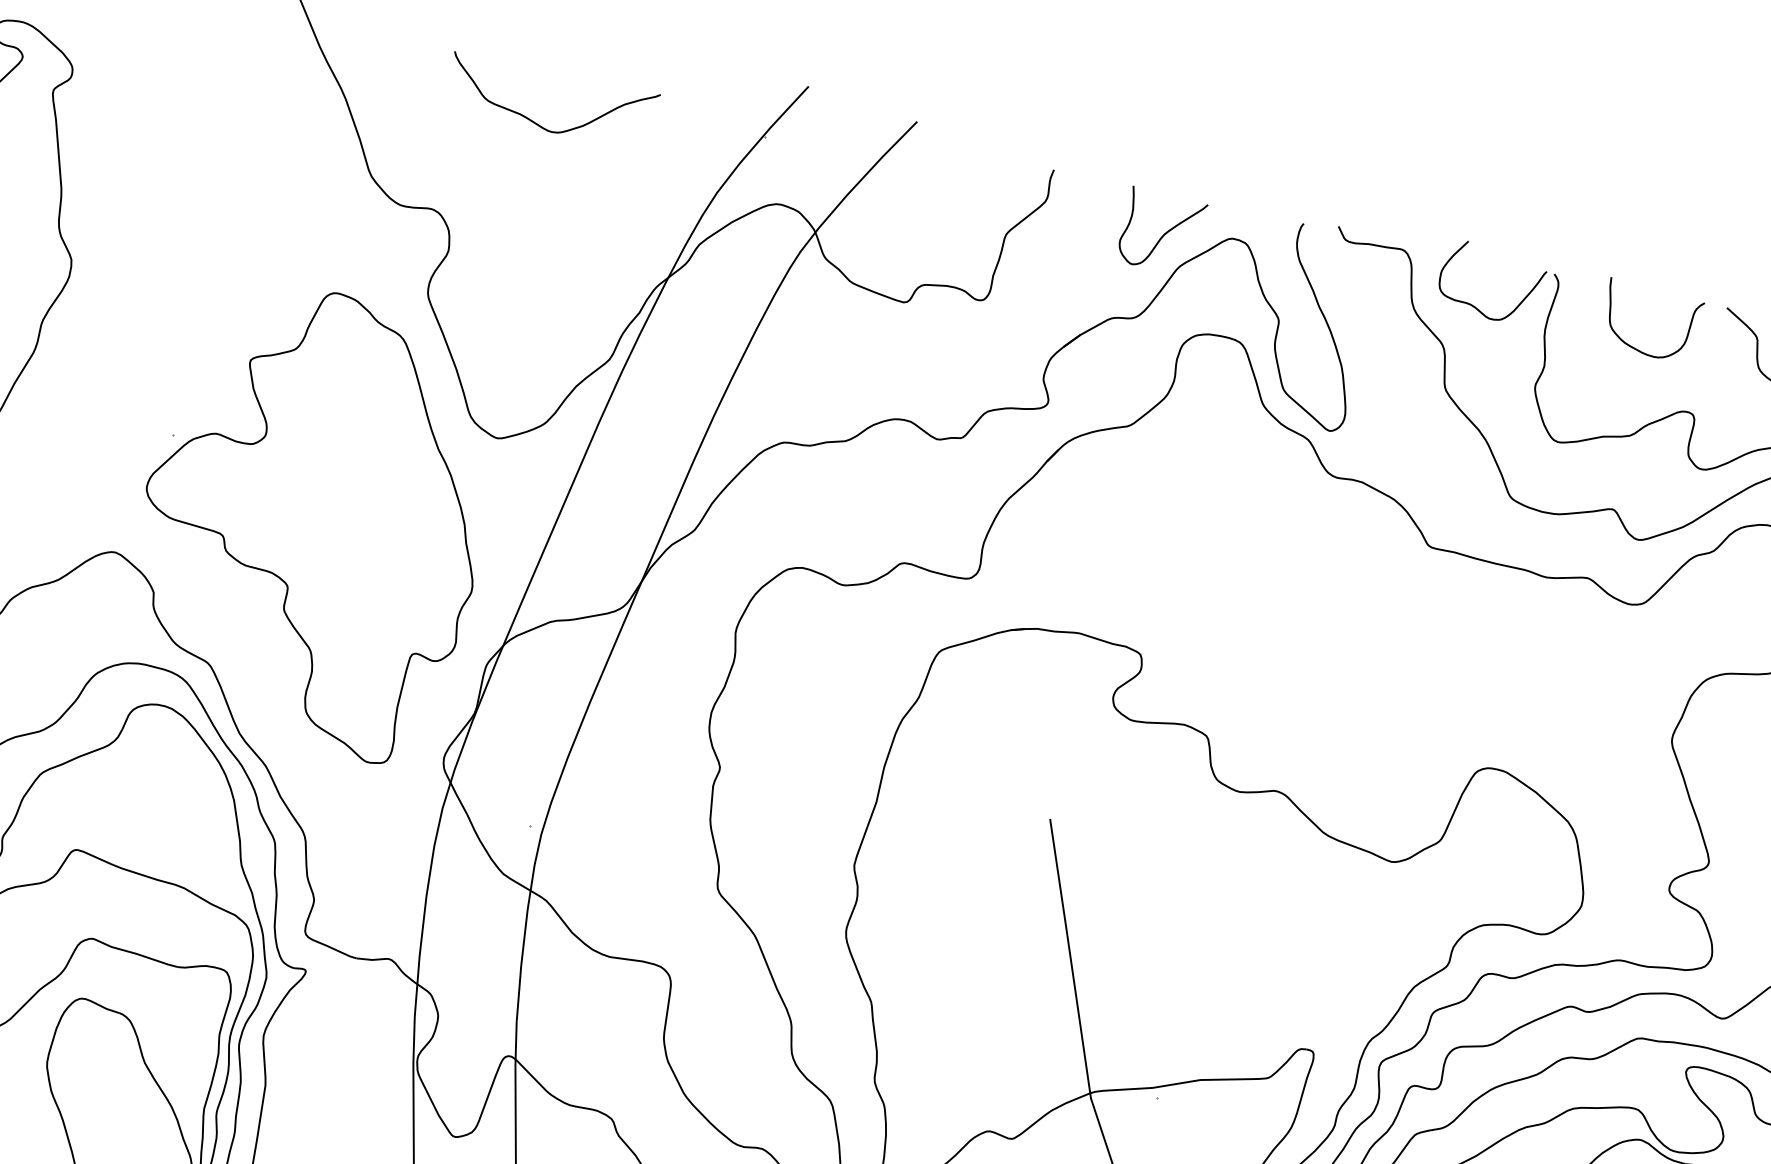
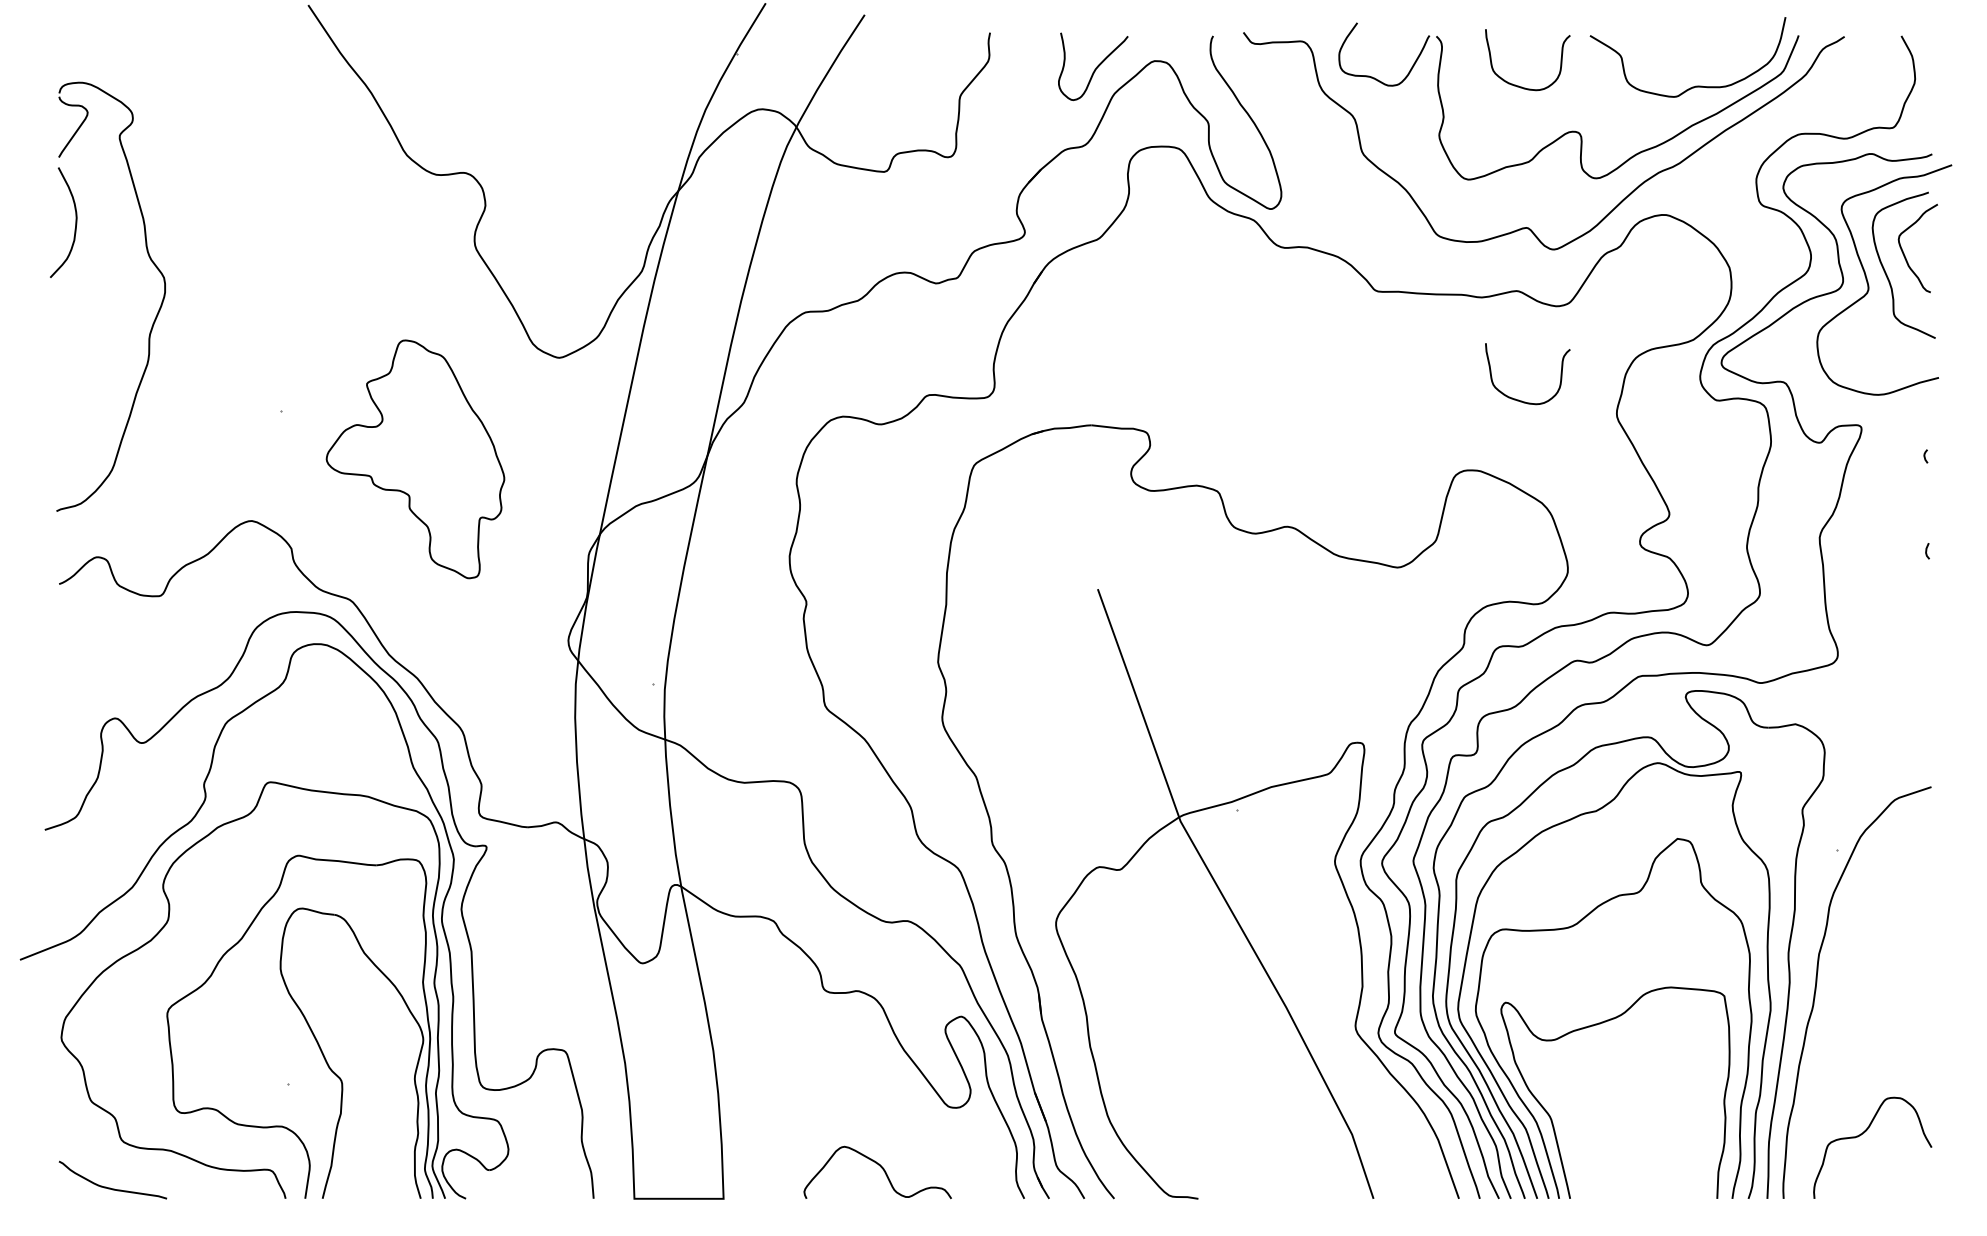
curve: (536, 122) -> (538, 80), removed
part: (313, 520) -> (415, 459), size x0.6
curve: (1569, 702) -> (1522, 400), added

